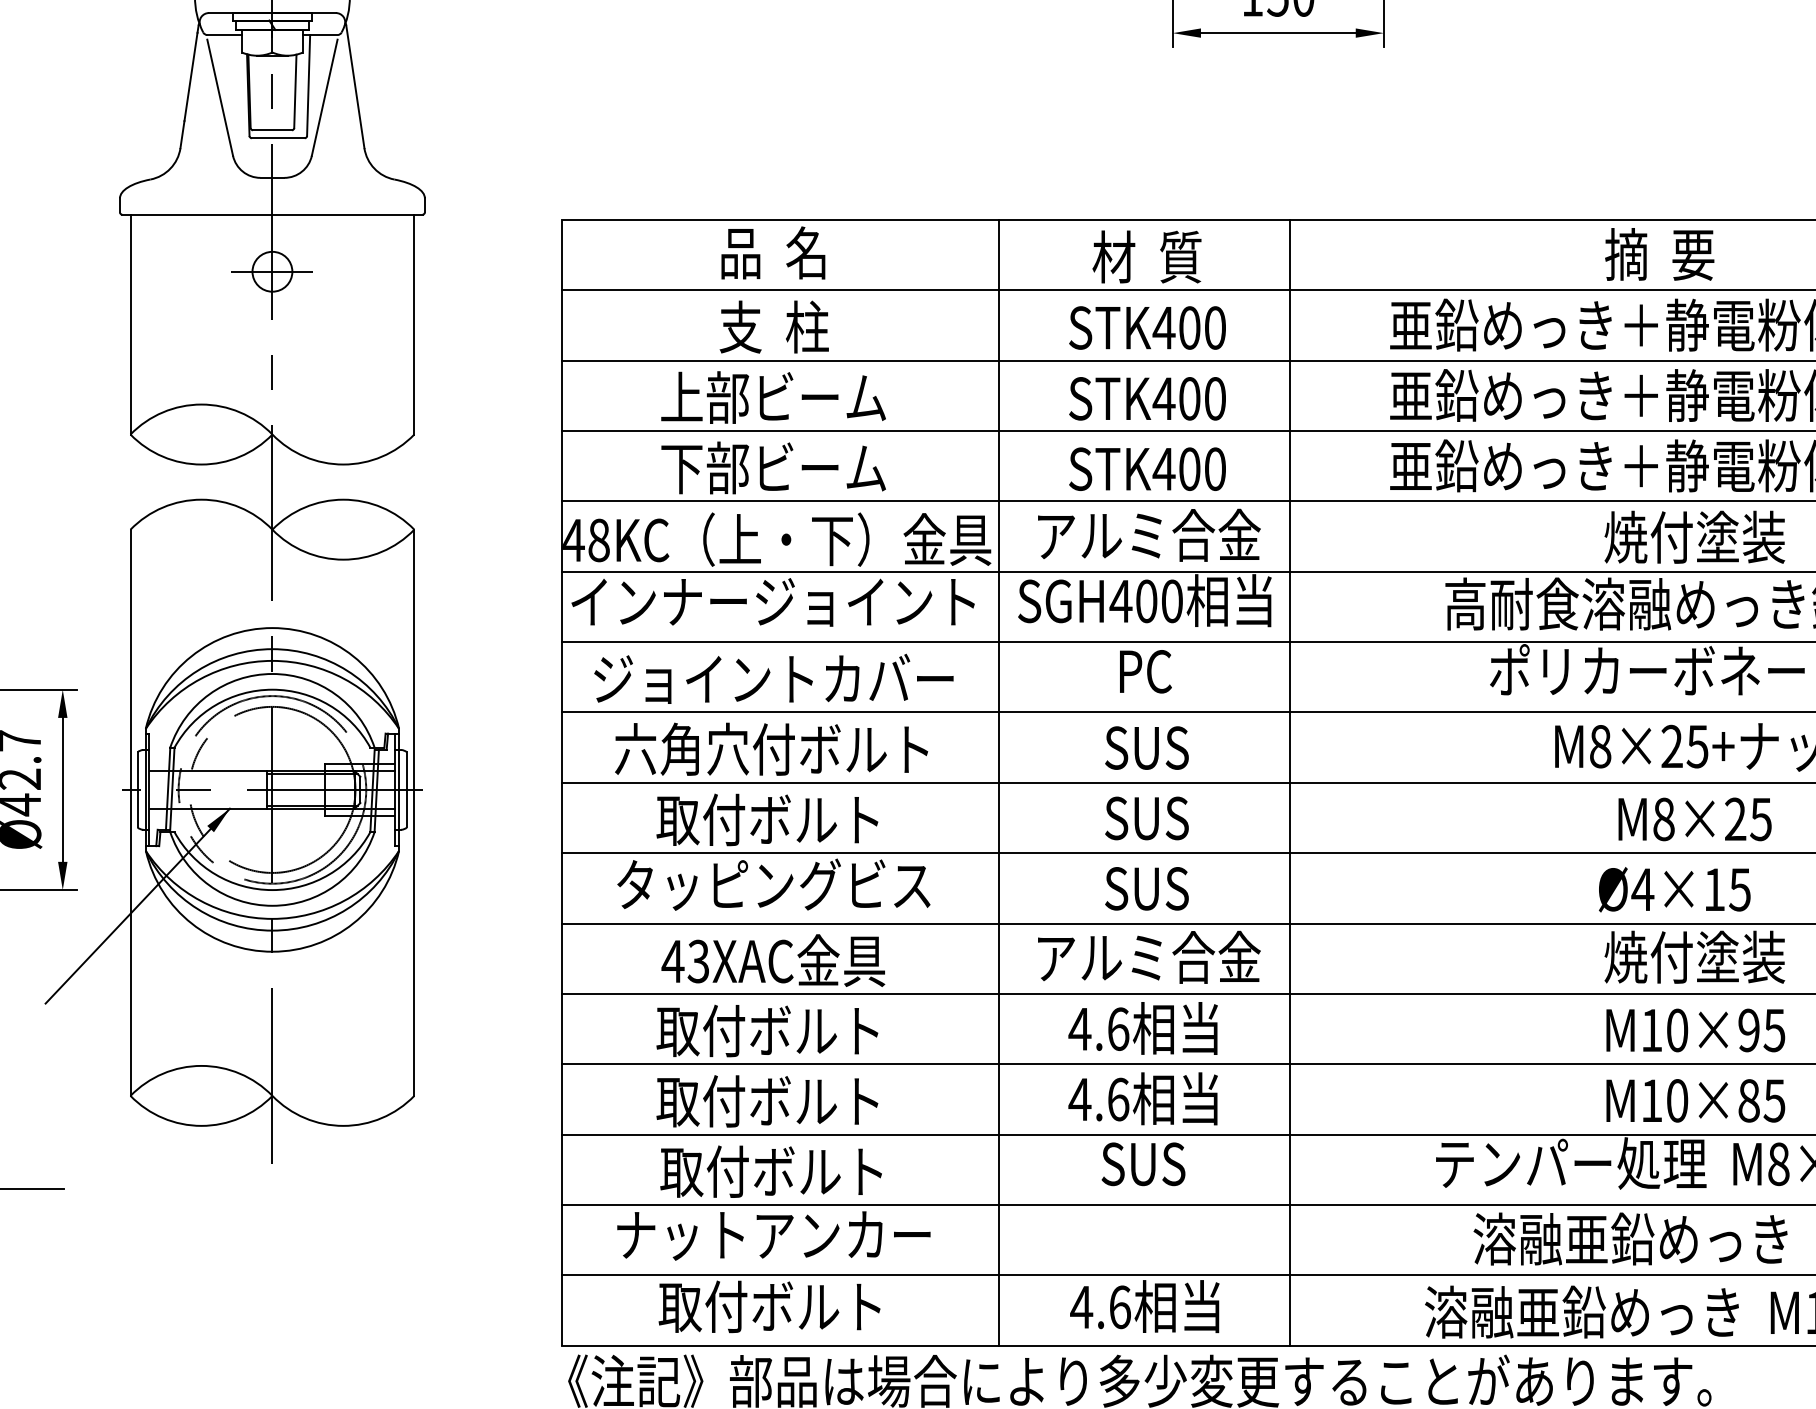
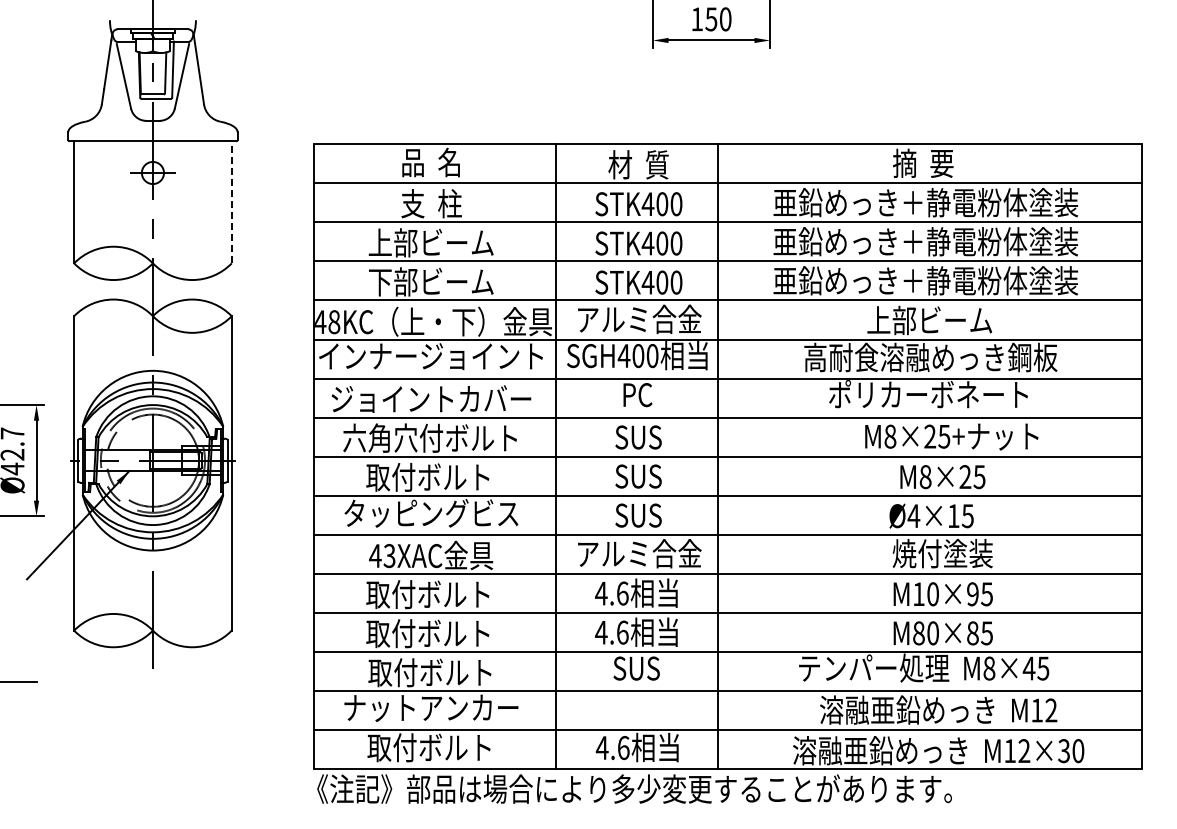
line: (413, 323) -> (231, 201), solid -> dashed
text: (1670, 537) -> (929, 320), 焼付塗装 -> 上部ビーム
text: (1651, 1101) -> (918, 633), M10×85 -> M80×85

